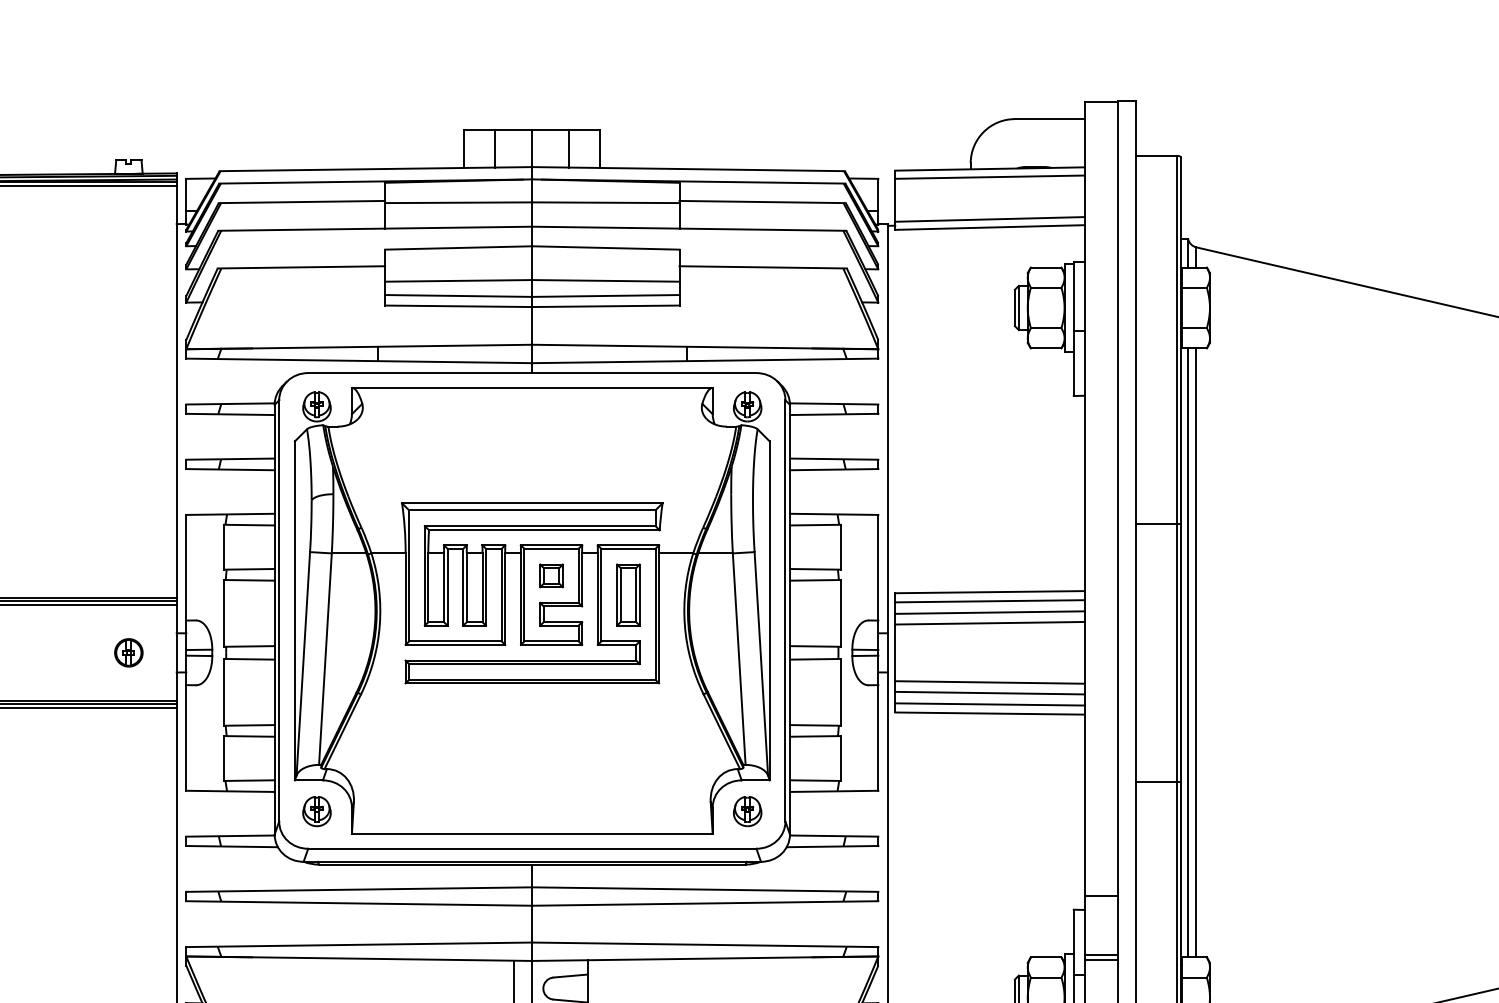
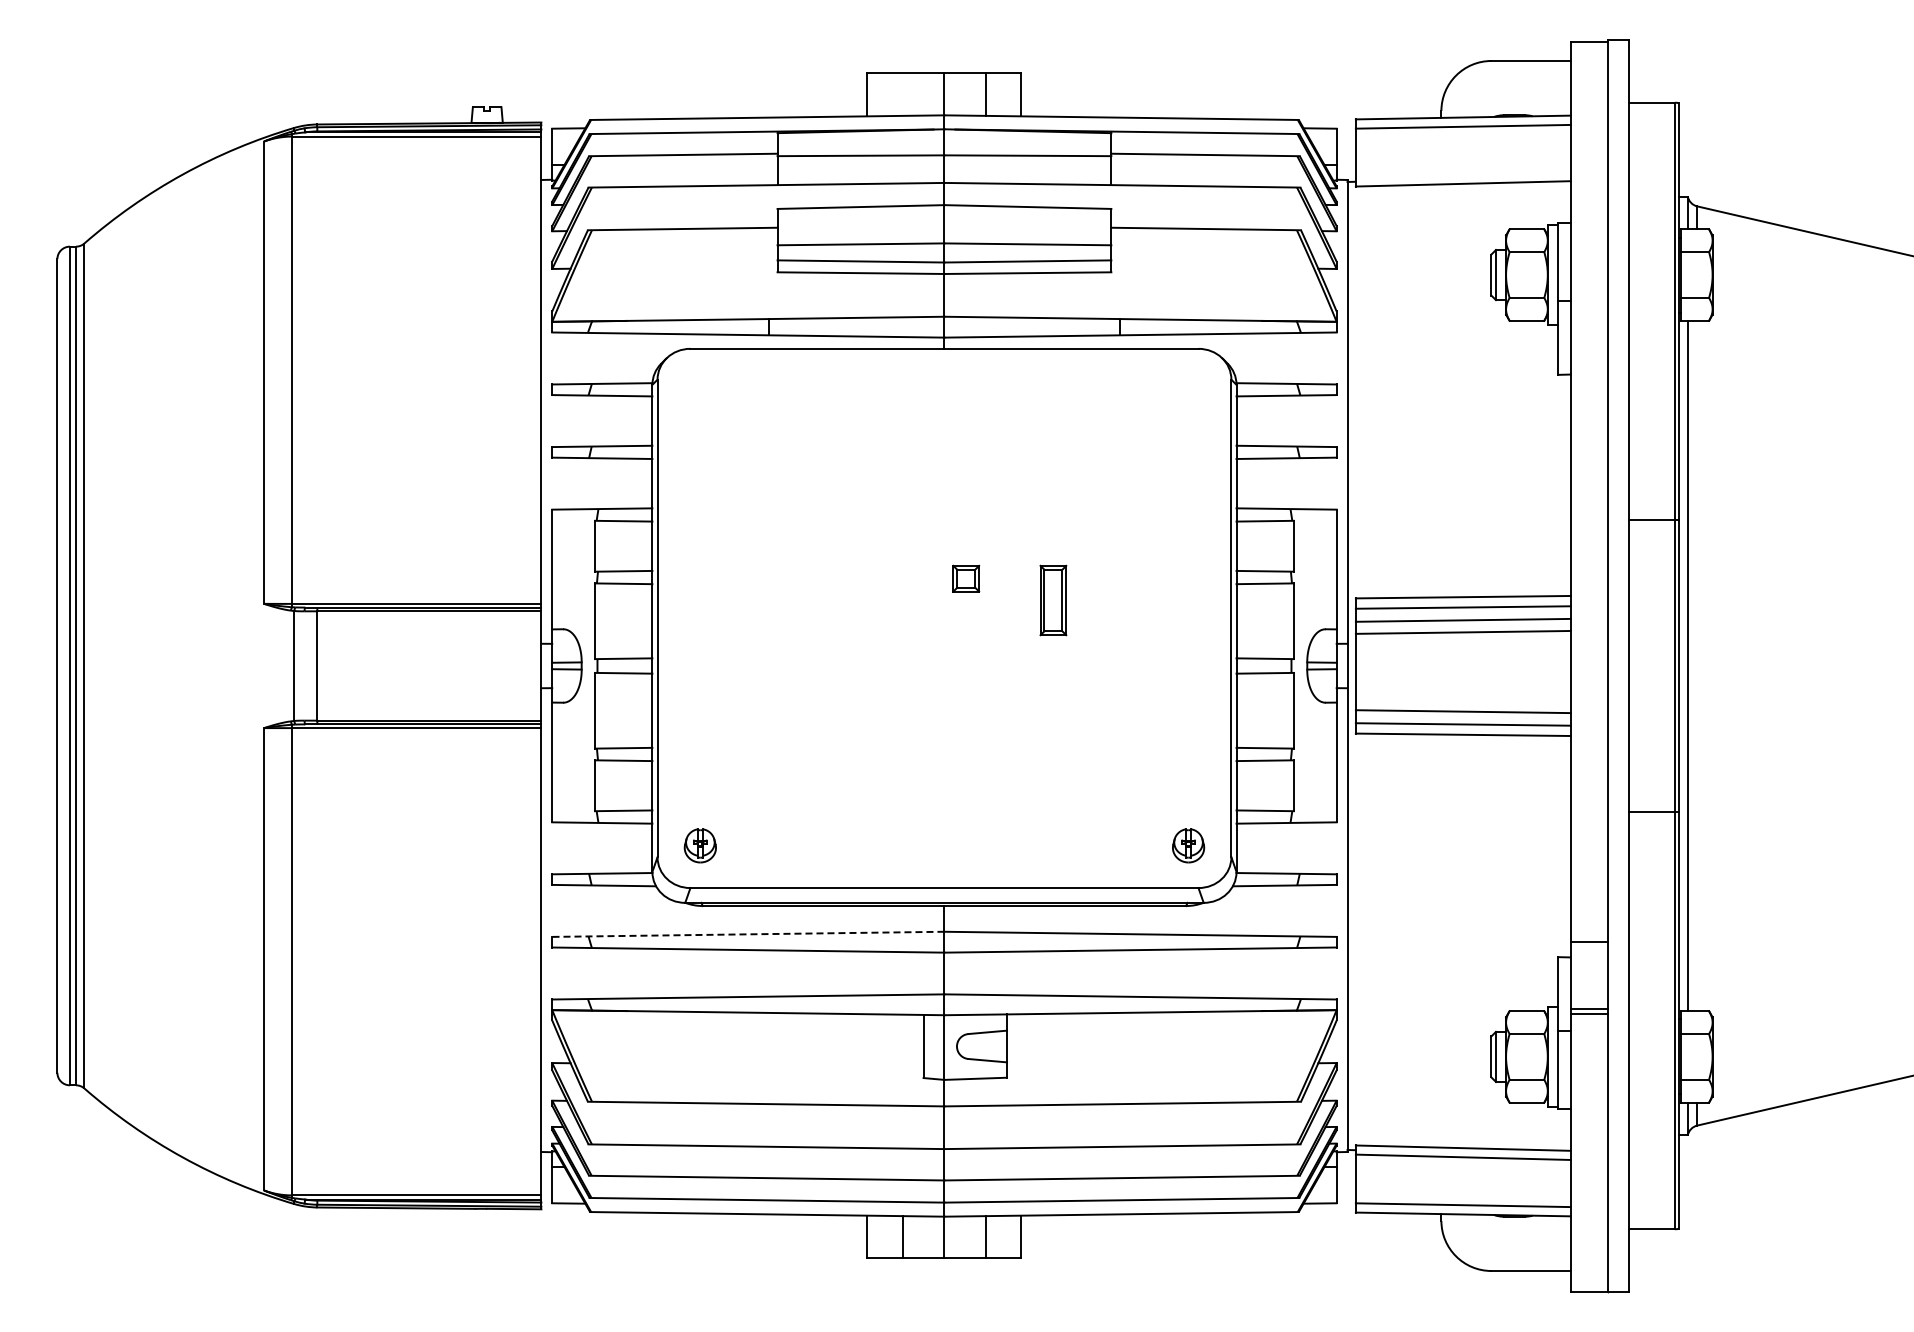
line: (495, 148) -> (902, 94), removed
line: (989, 219) -> (1462, 174), removed
part: (532, 610) -> (944, 618), removed
part: (128, 652) -> (486, 665), removed
line: (1196, 652) -> (1697, 665), removed
line: (989, 682) -> (1462, 699), removed
line: (358, 889) -> (747, 934), solid -> dashed

